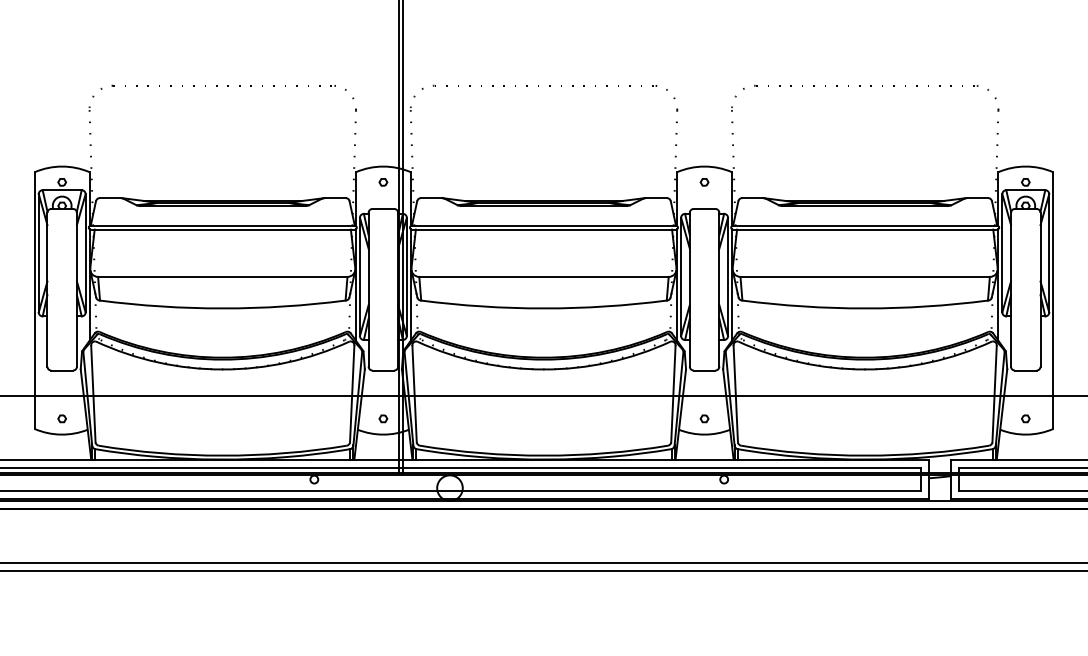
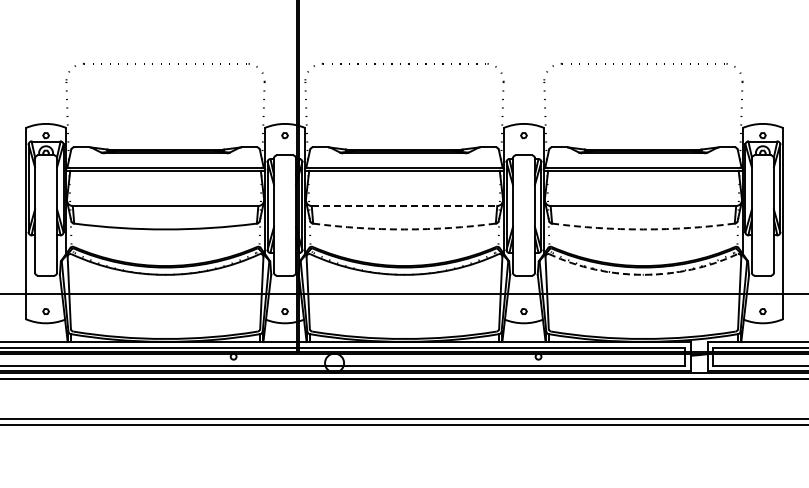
line: (544, 277) -> (404, 206), solid -> dashed
arc: (544, 308) -> (404, 229), solid -> dashed
arc: (865, 308) -> (643, 229), solid -> dashed
arc: (865, 369) -> (643, 274), solid -> dashed

